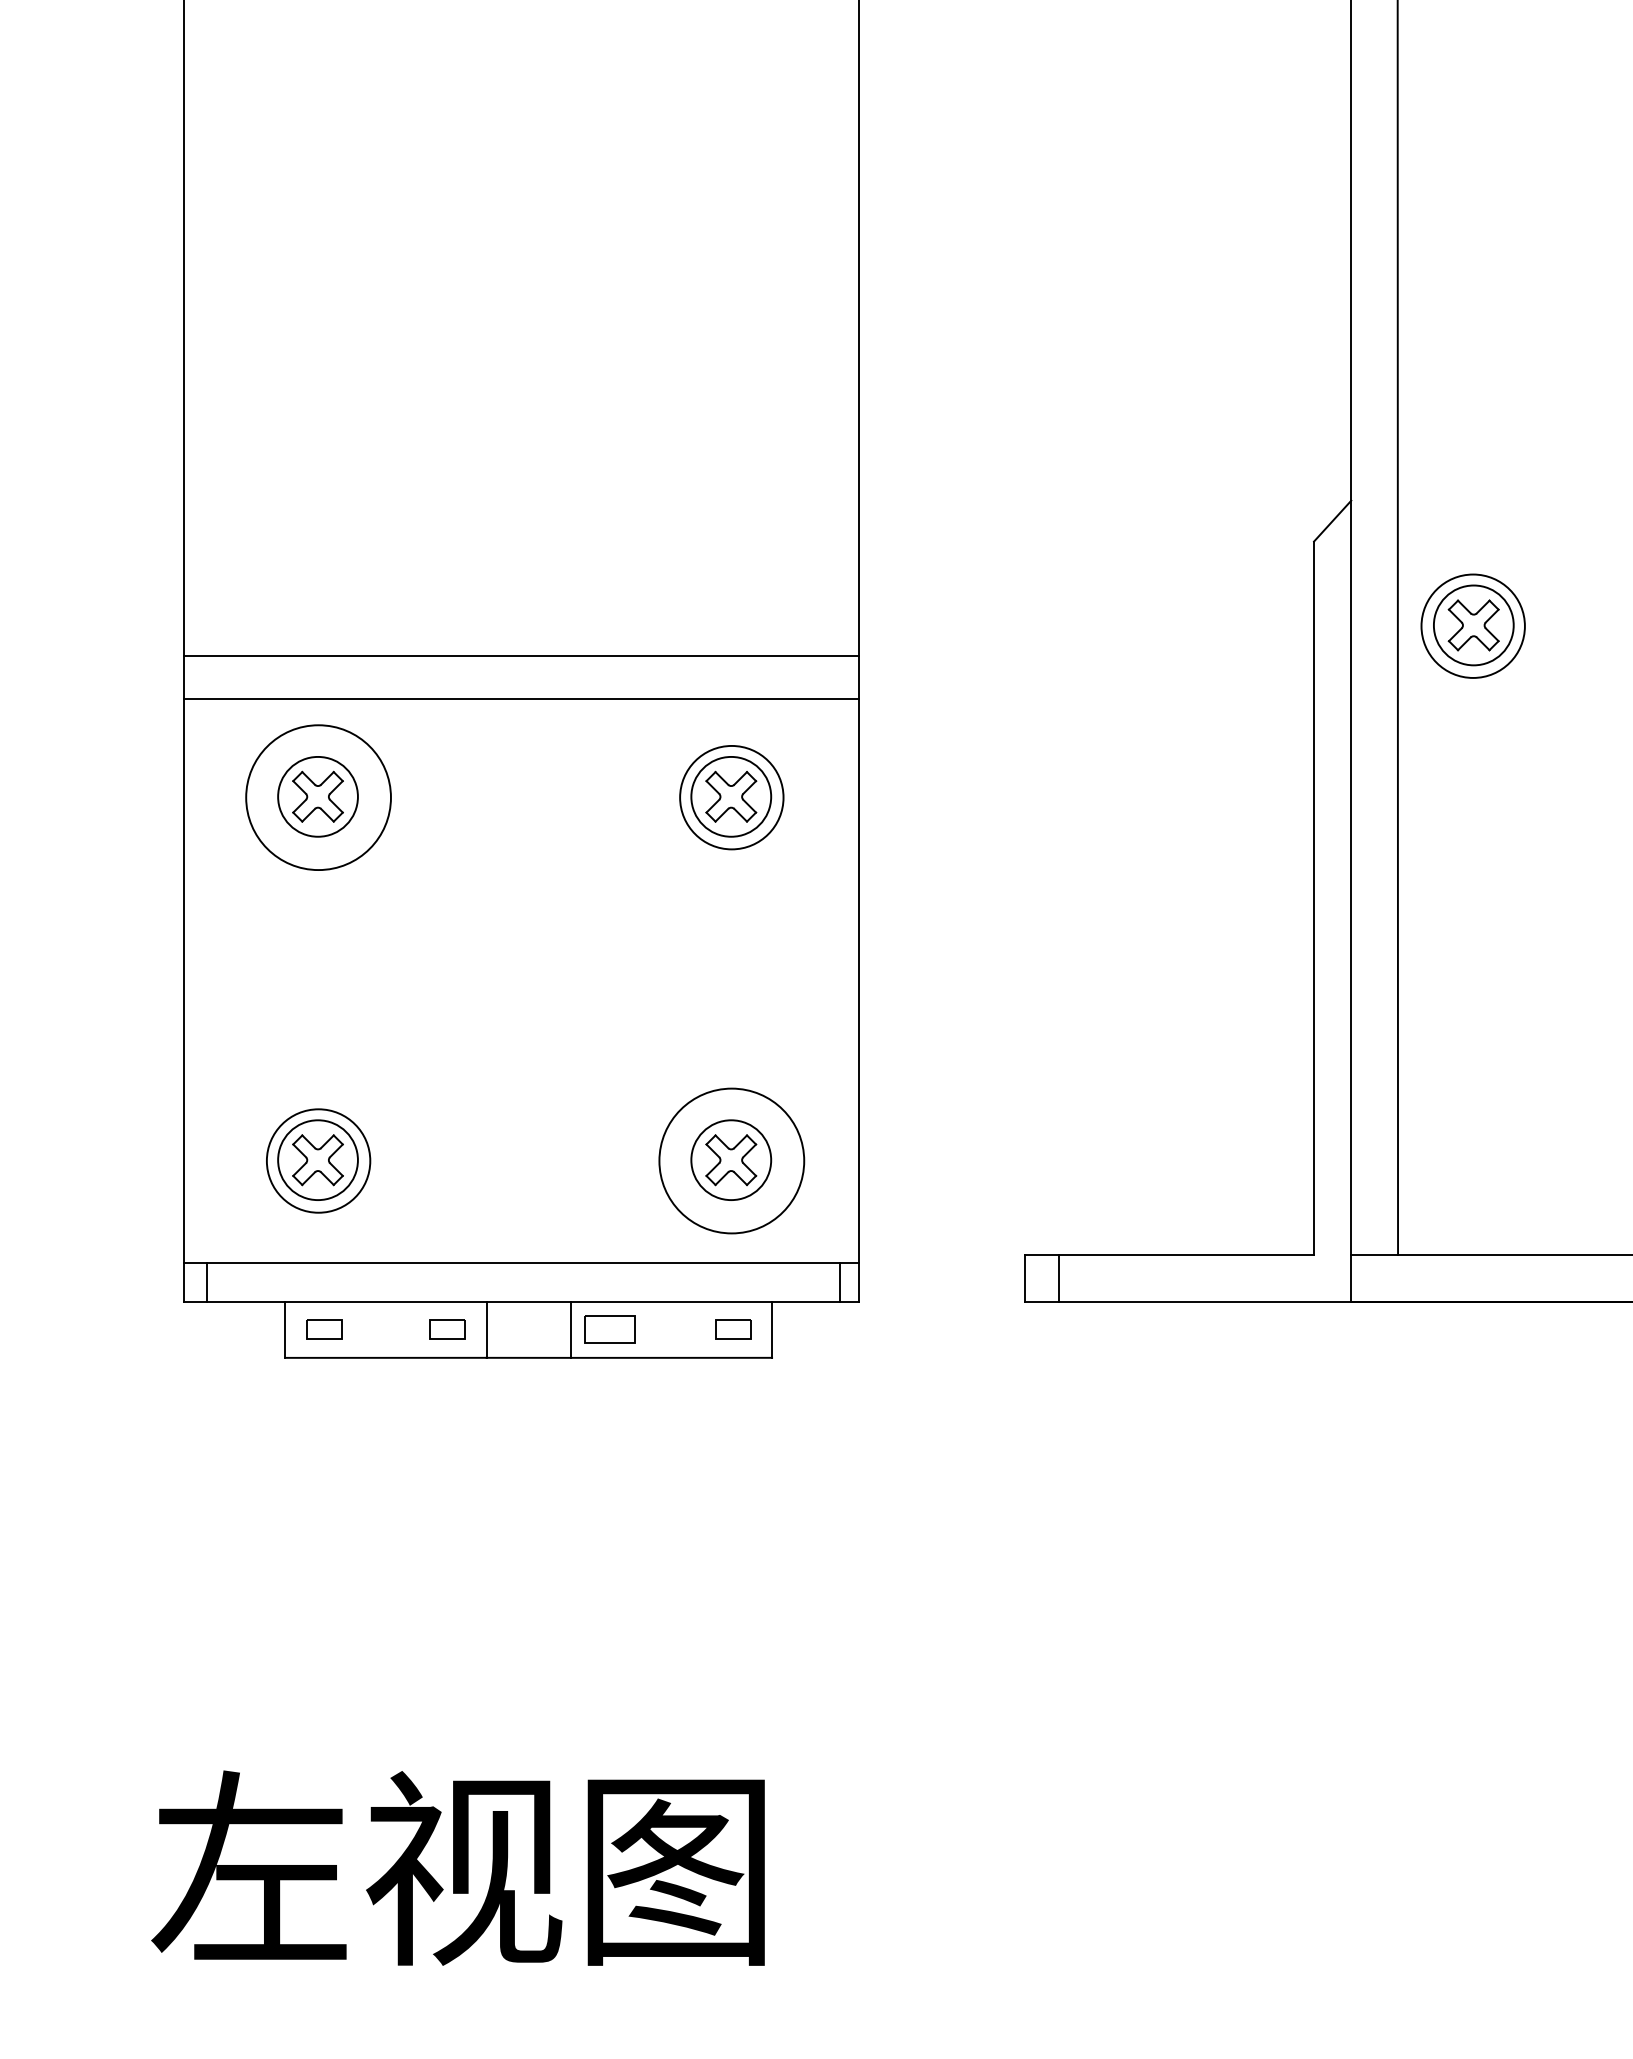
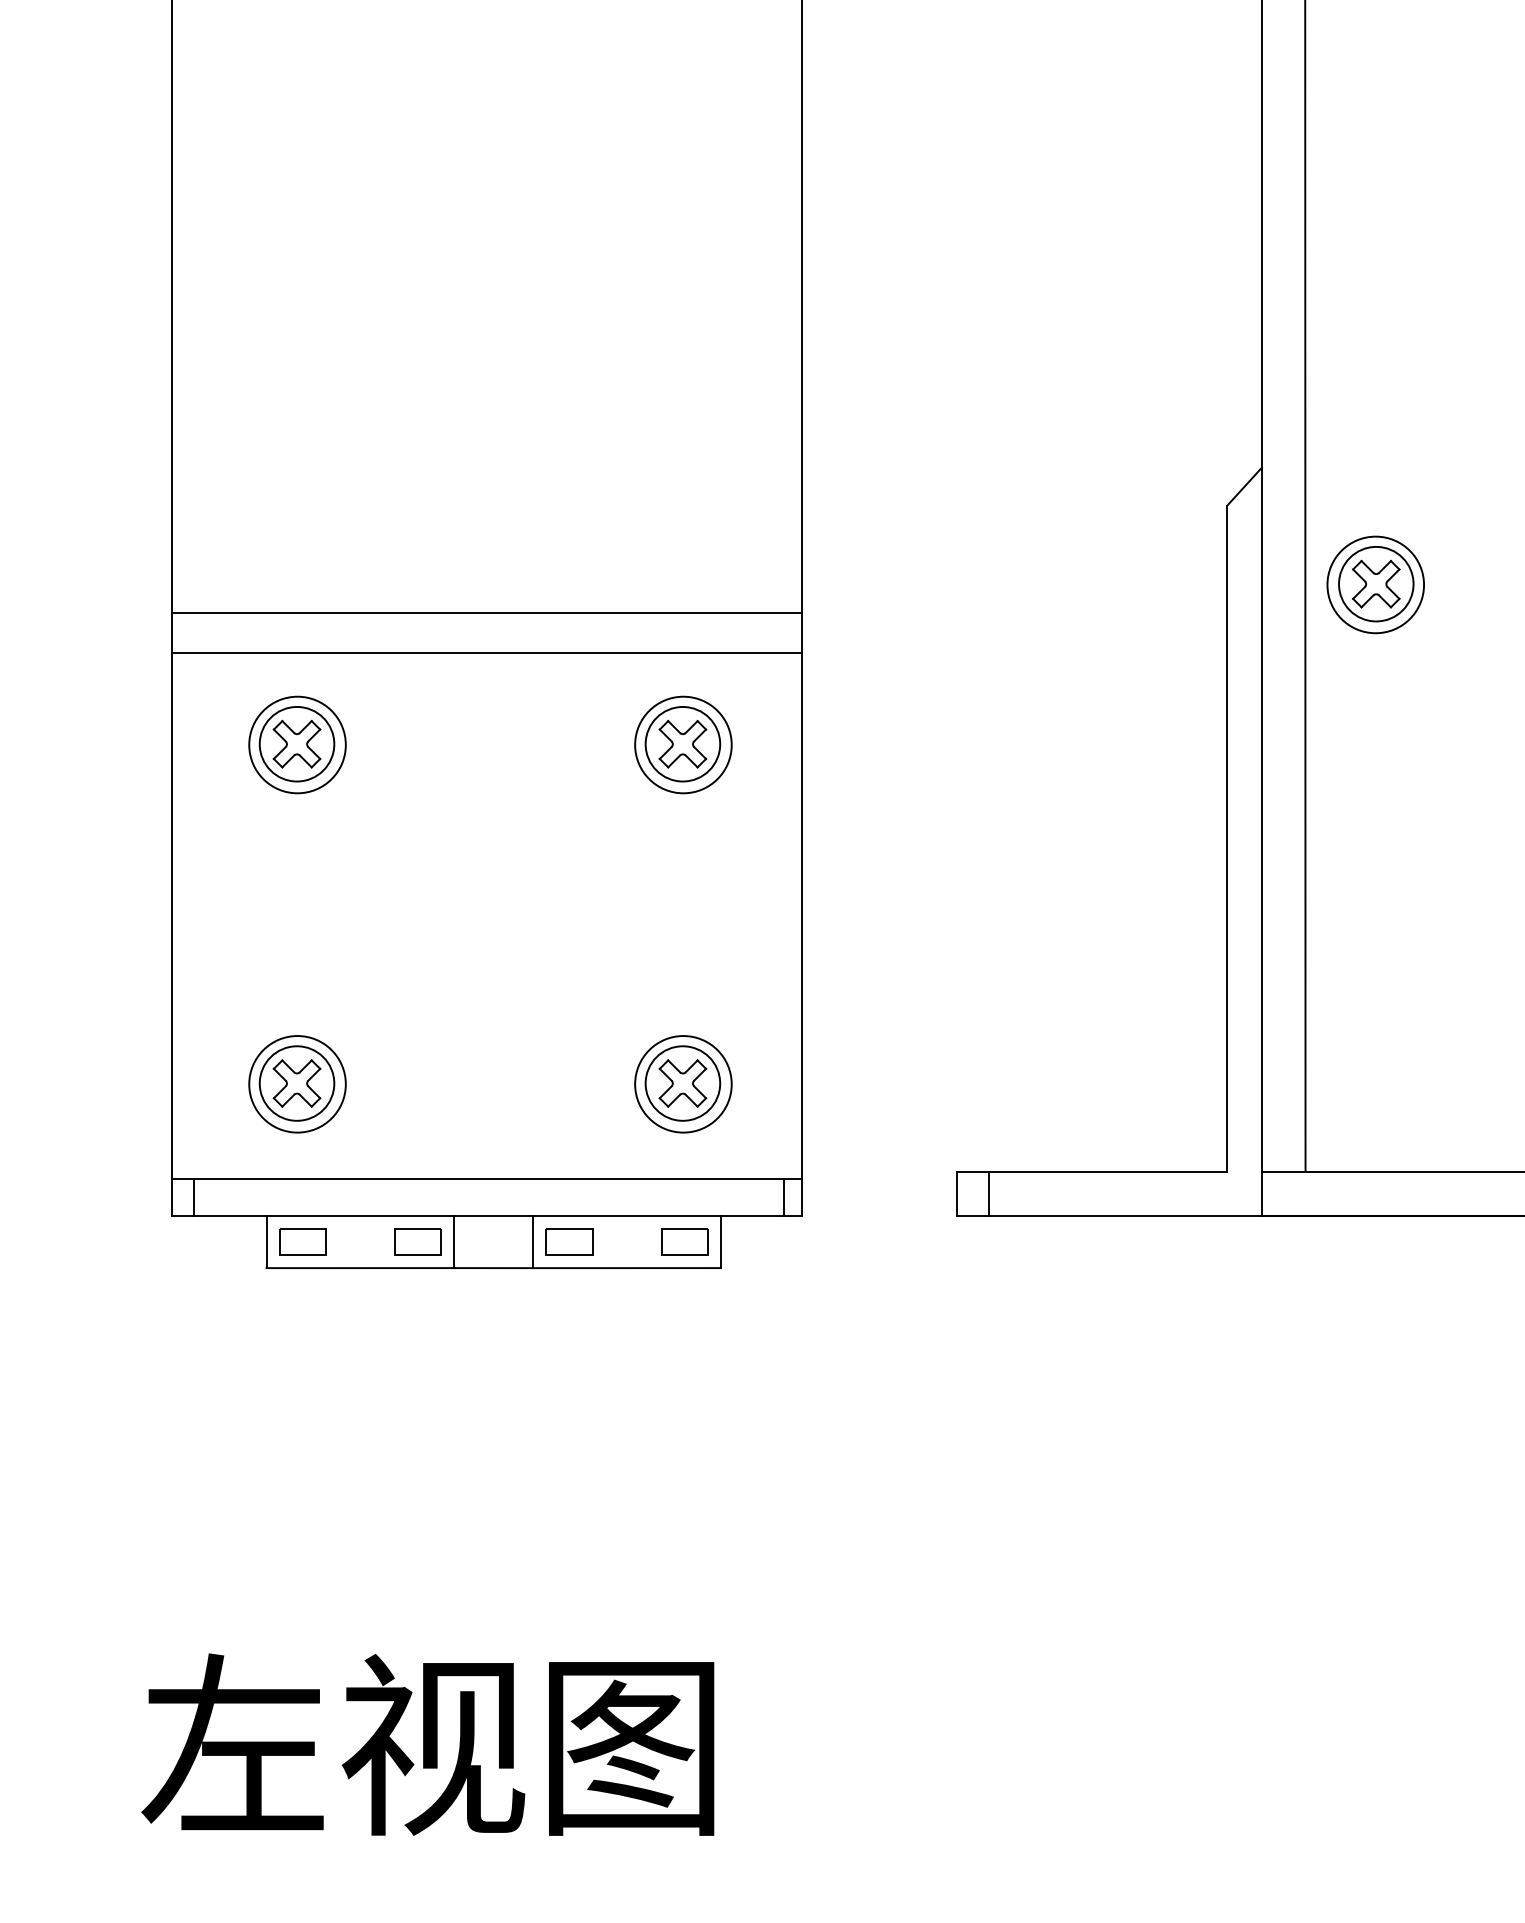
circle: (318, 797) -> (297, 744), size x0.71
circle: (731, 1160) -> (683, 1083), size x0.71
part: (323, 1329) -> (302, 1241), size x1.43
part: (447, 1329) -> (417, 1241), size x1.43
part: (732, 1329) -> (684, 1241), size x1.43

